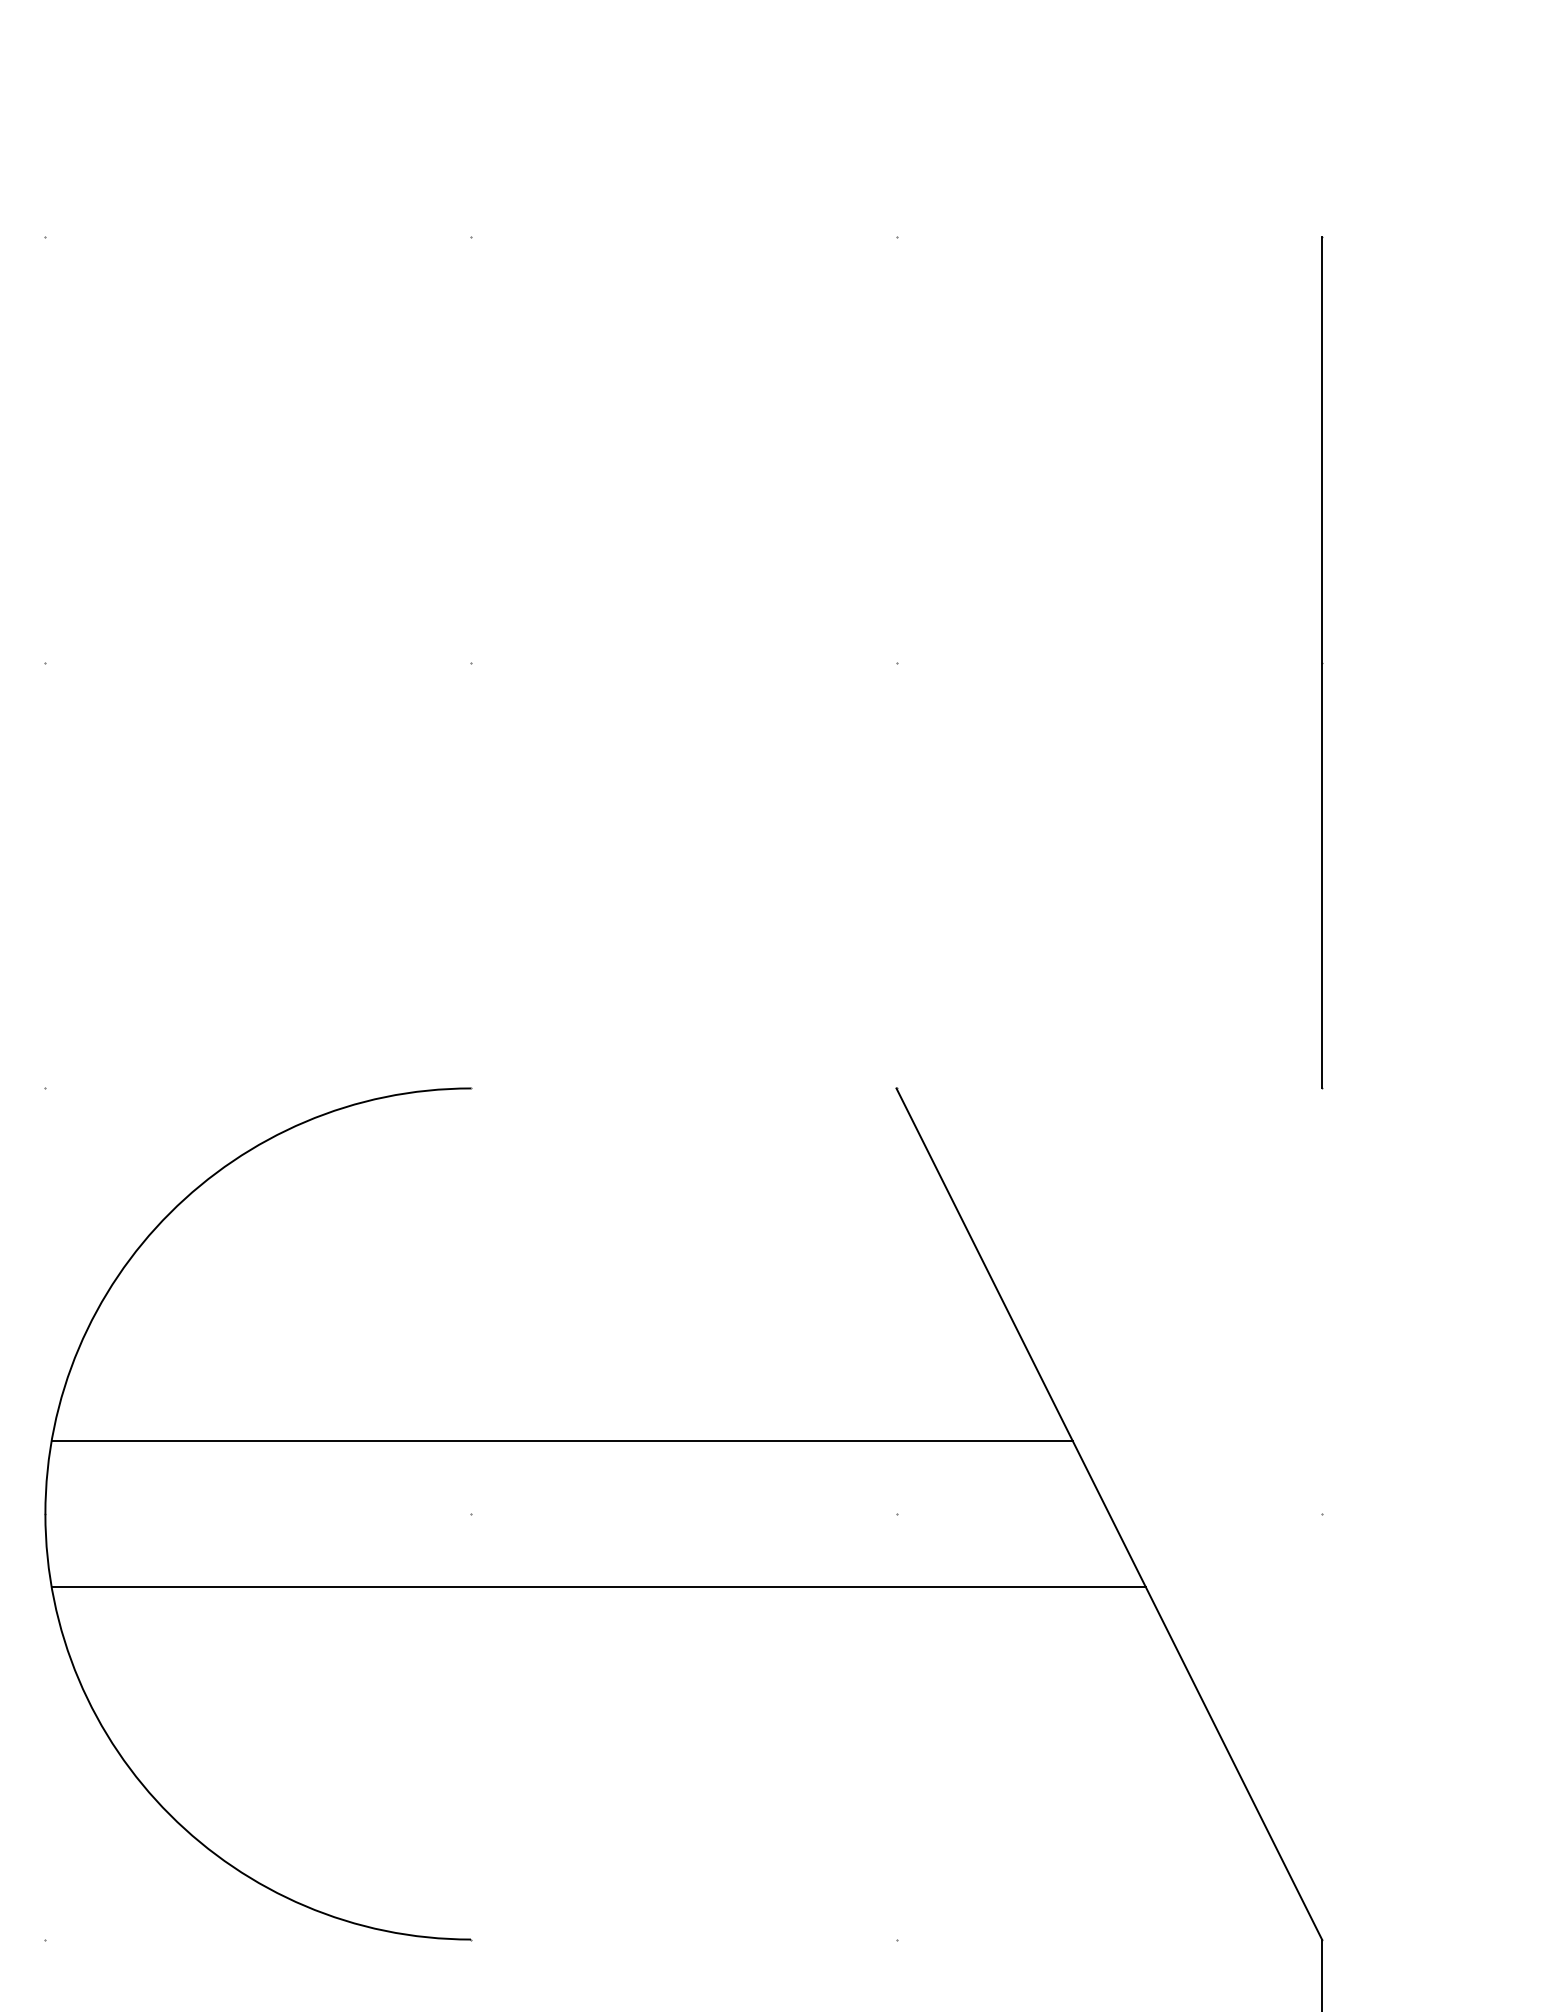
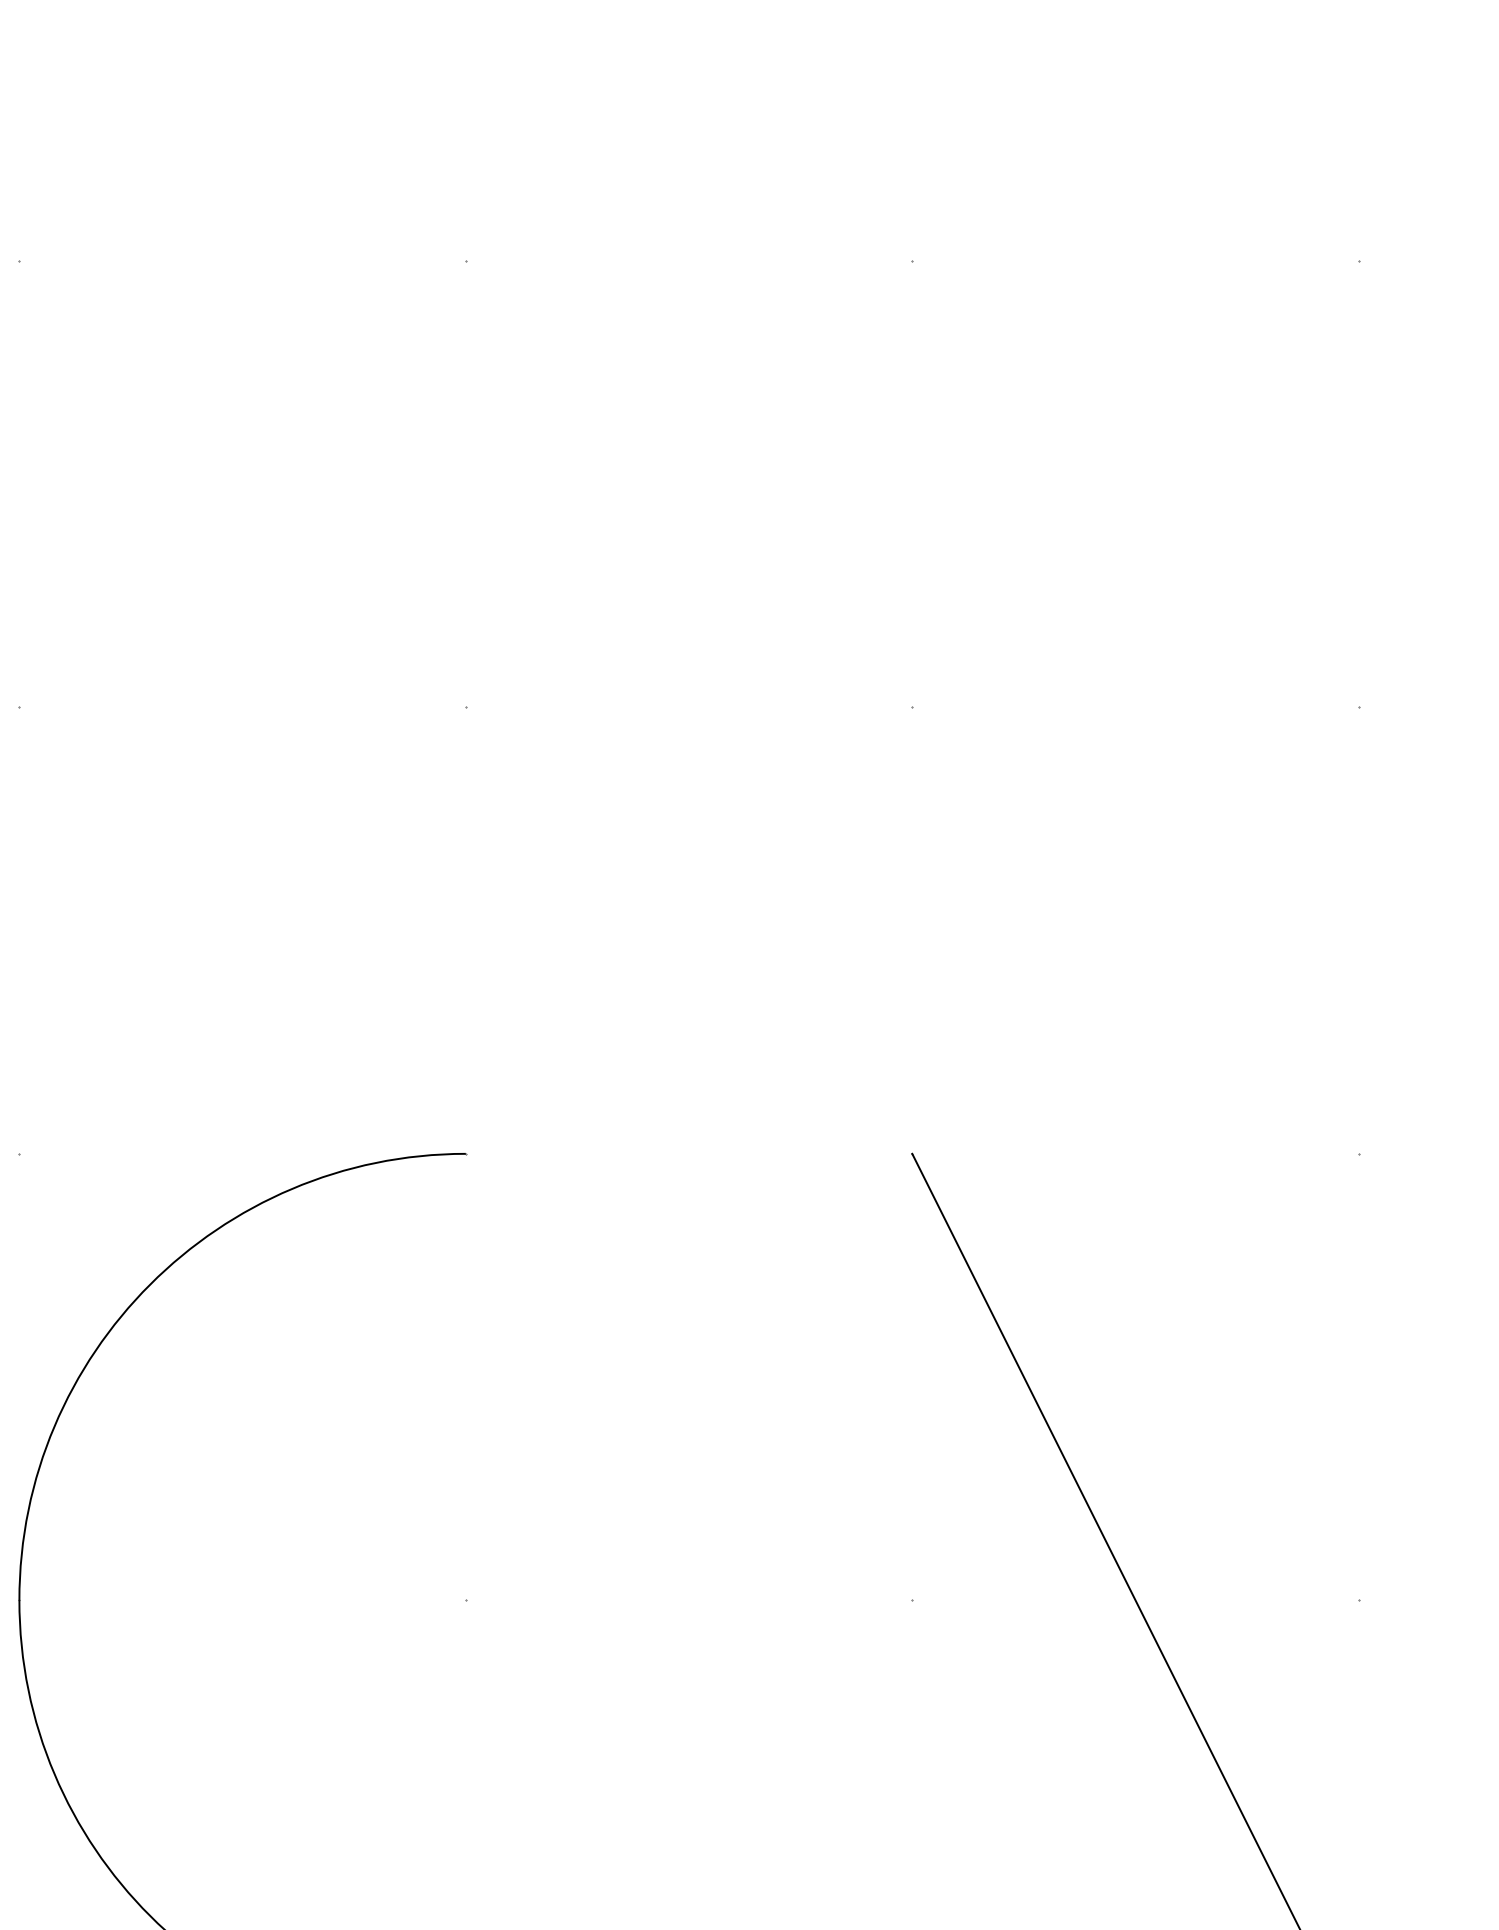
line: (1322, 662) -> (1359, 706), removed
line: (561, 1440) -> (560, 1523), removed
line: (598, 1587) -> (599, 1677), removed

